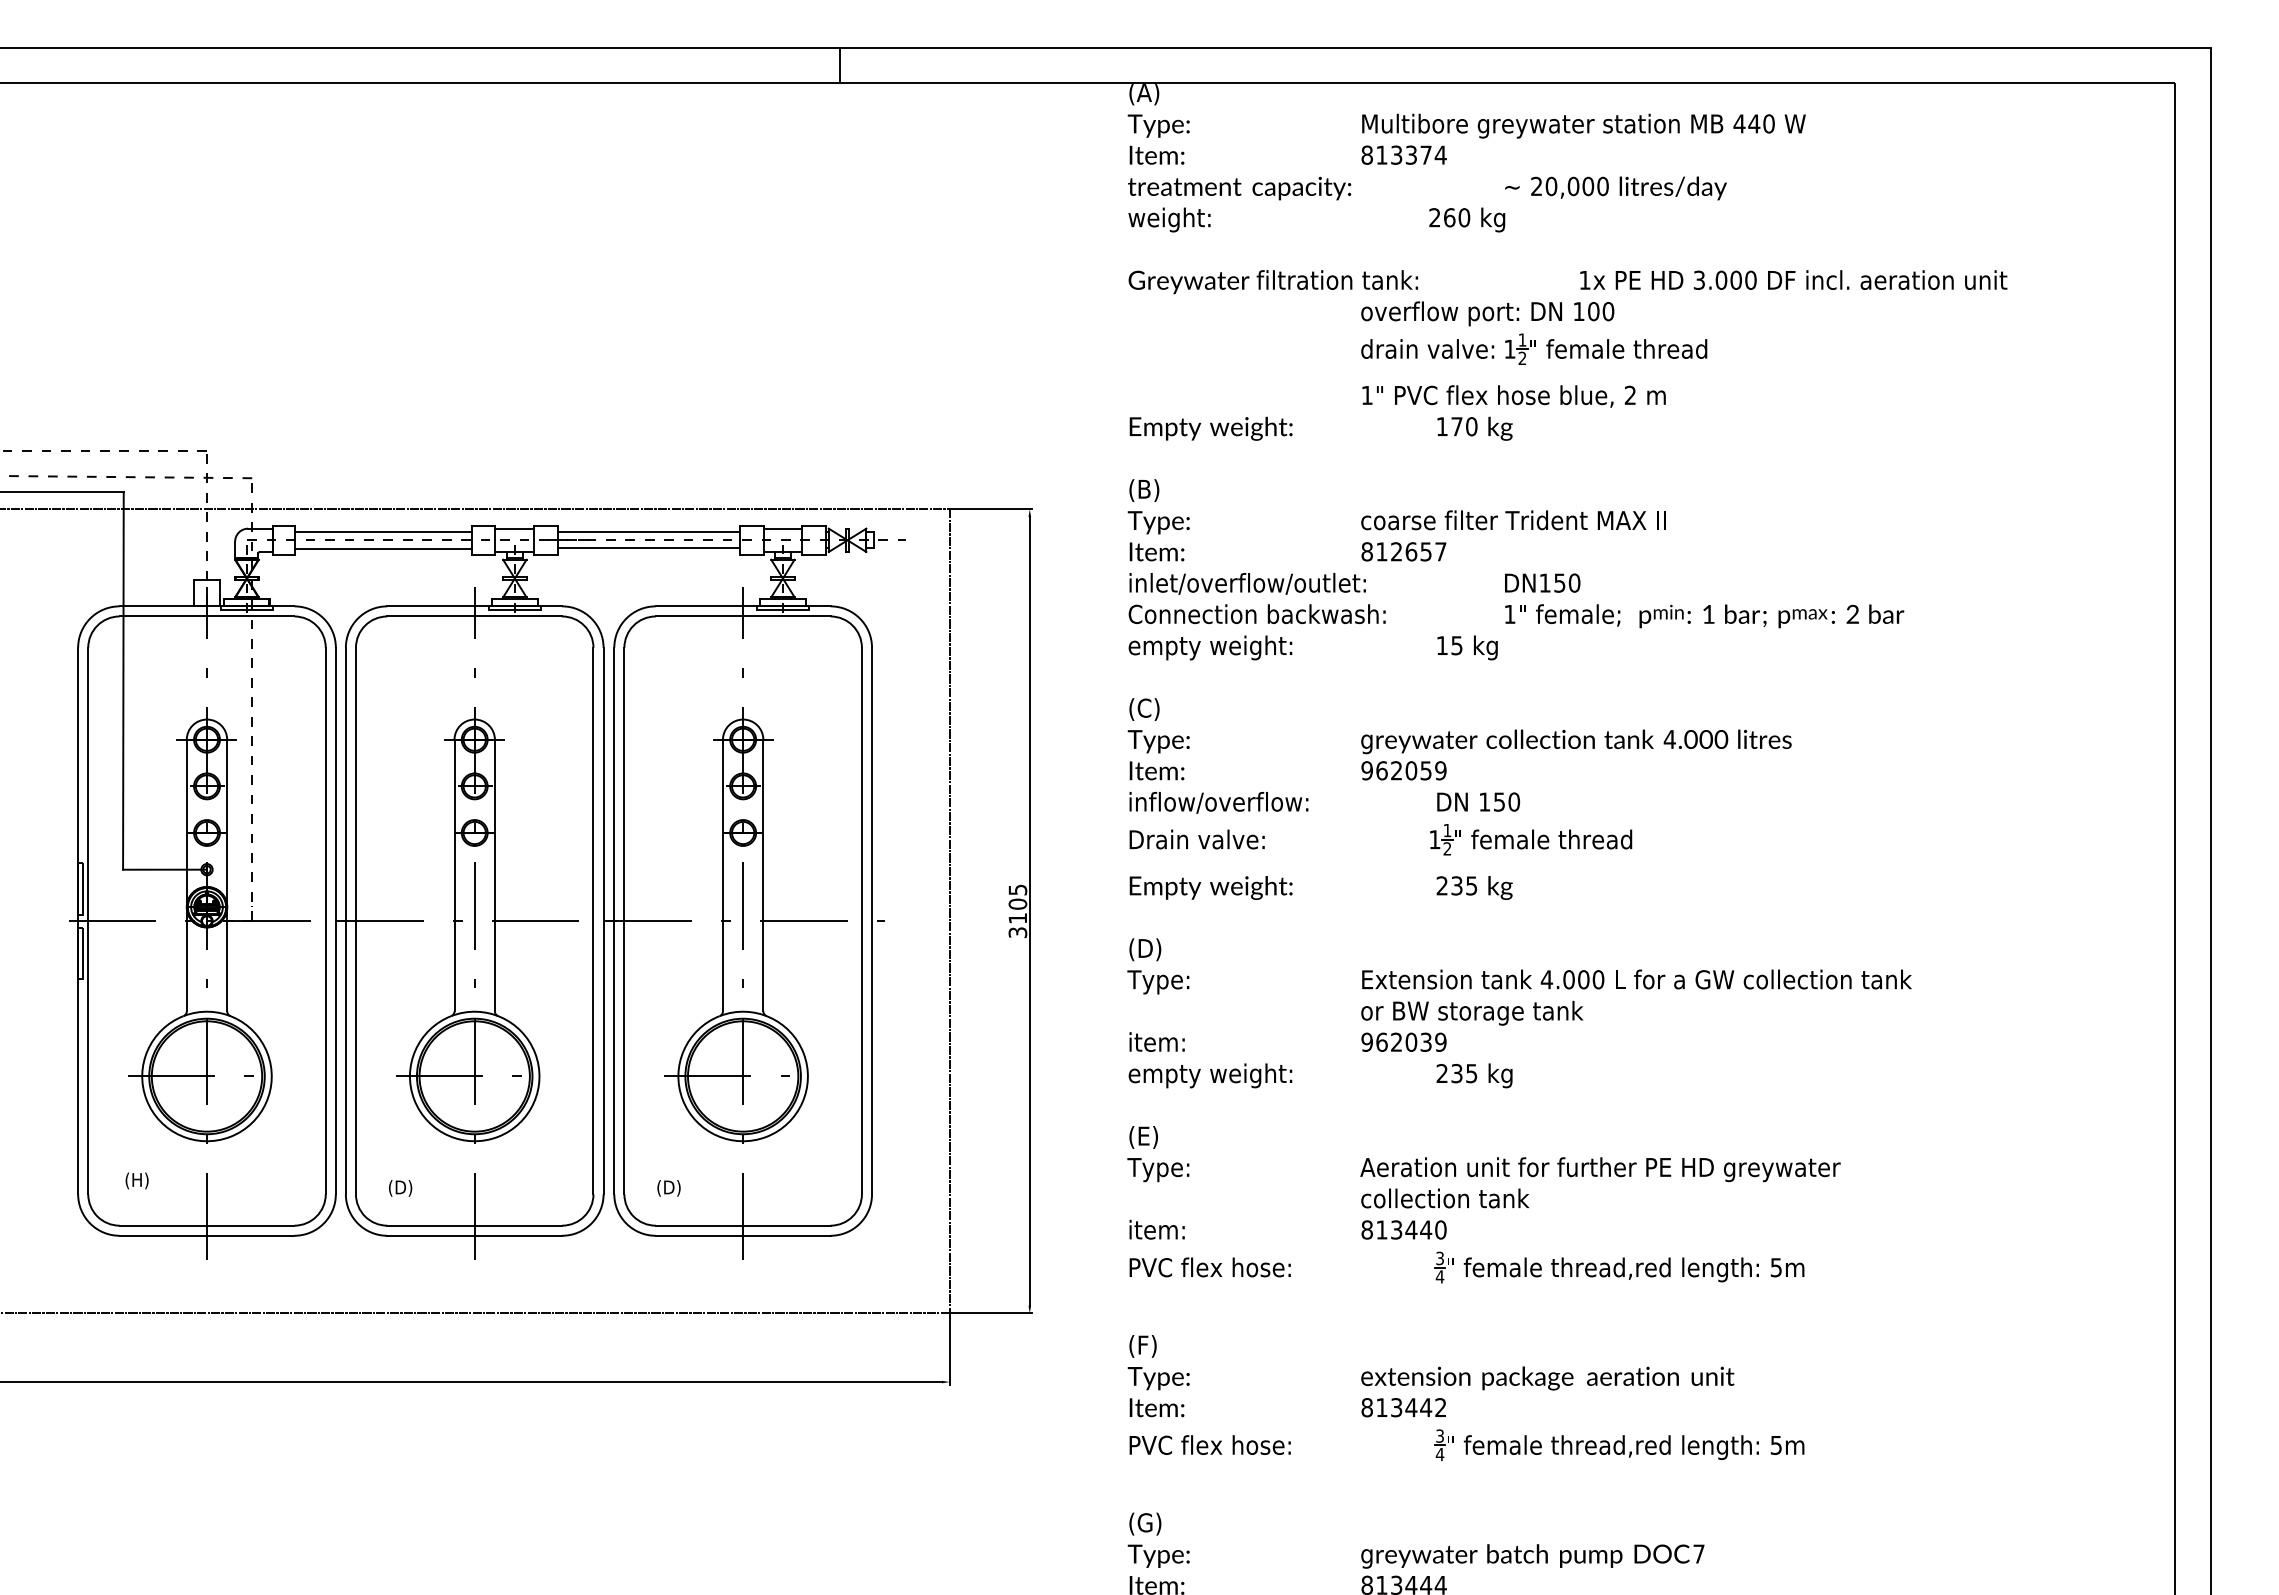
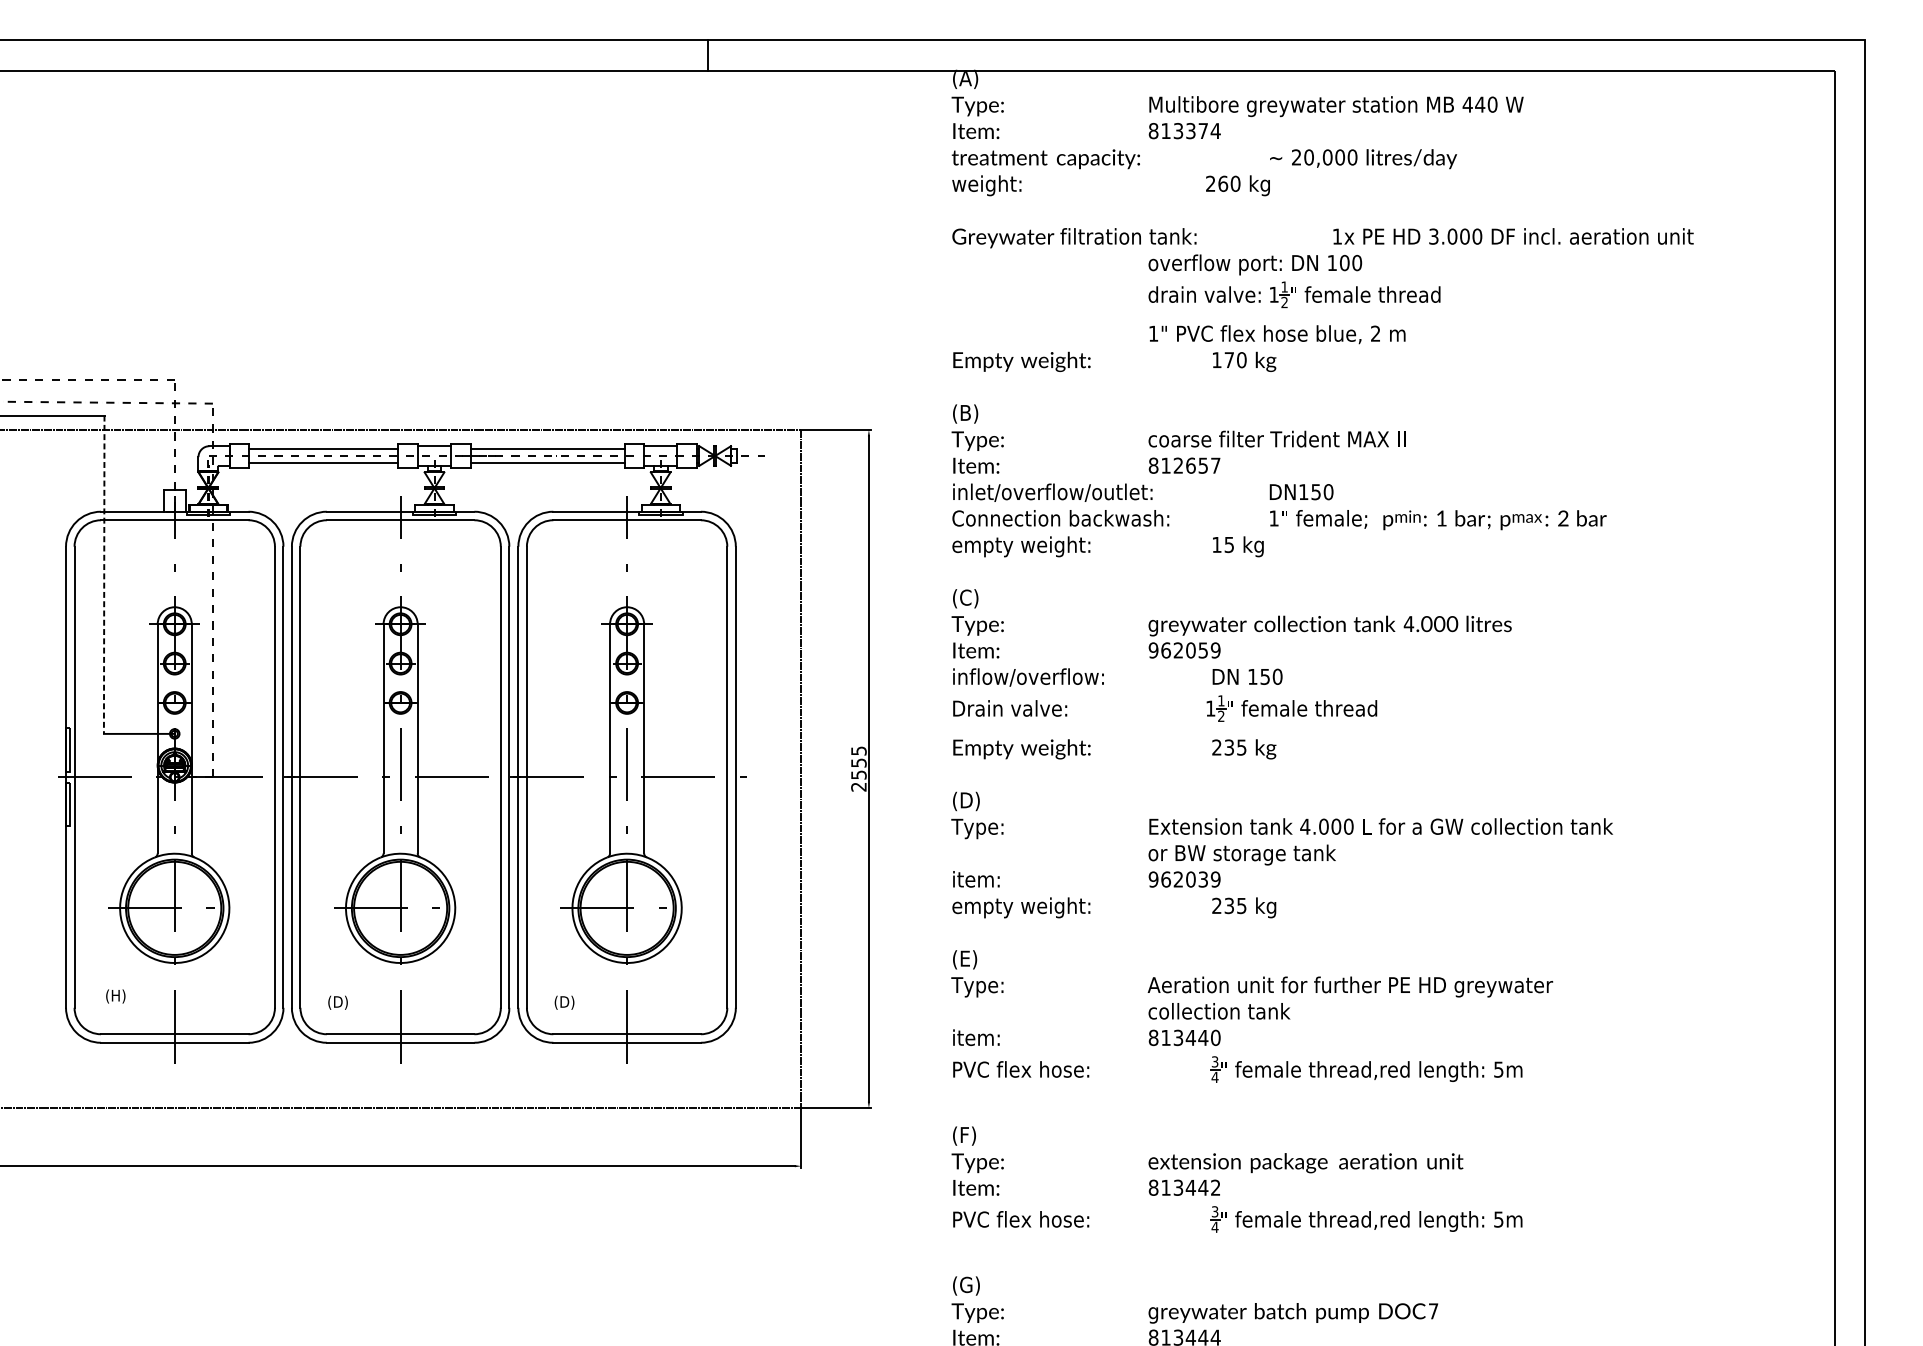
line: (123, 681) -> (104, 575), solid -> dashed
text: (1017, 918) -> (858, 775), 3105 -> 2555

